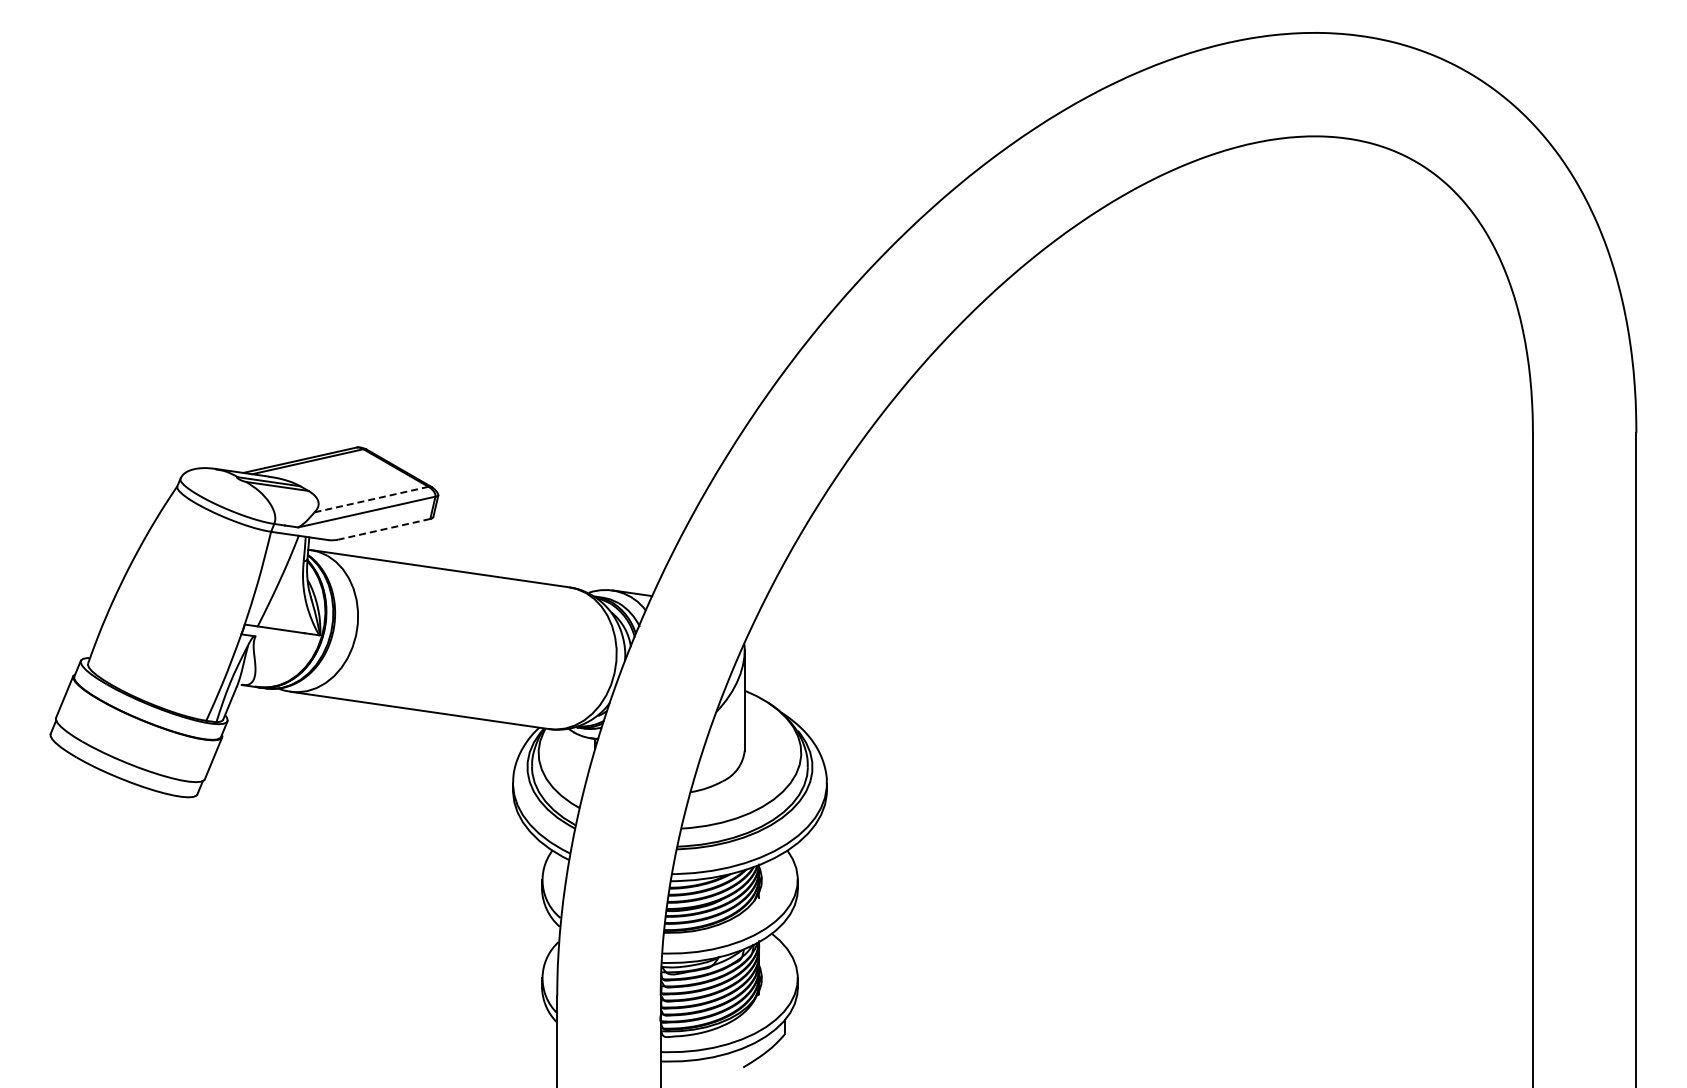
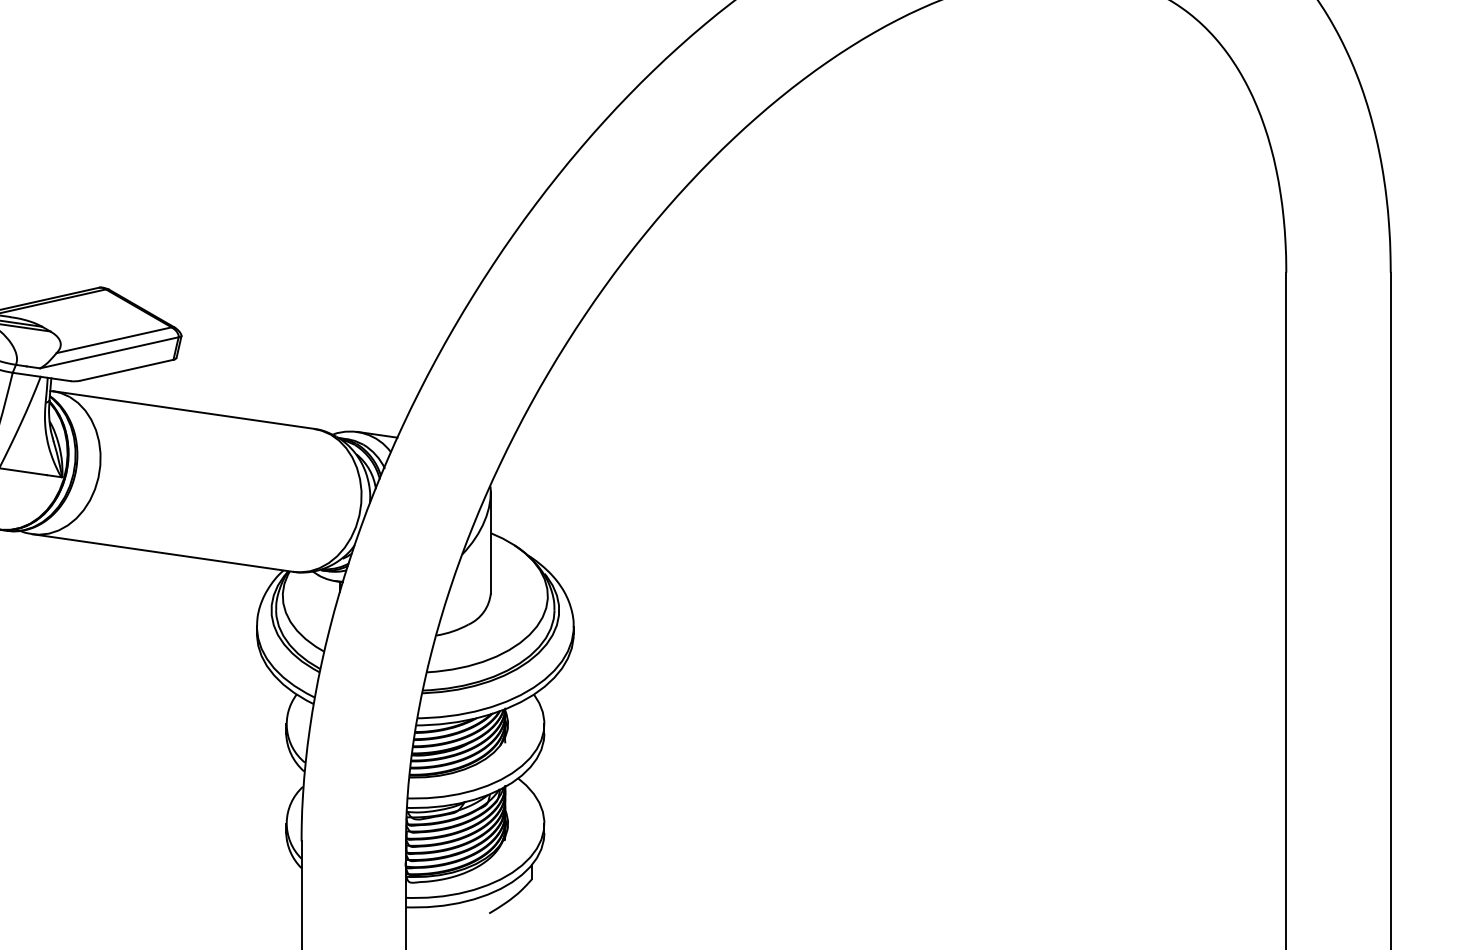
line: (372, 499) -> (115, 340), dashed -> solid
line: (383, 529) -> (126, 370), dashed -> solid

